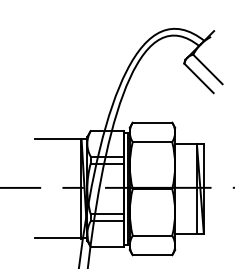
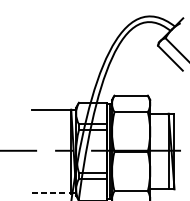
line: (60, 238) -> (53, 193), solid -> dashed

